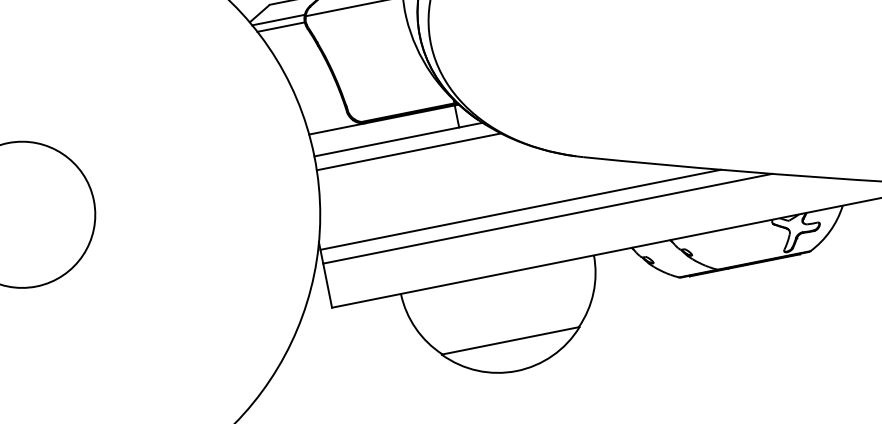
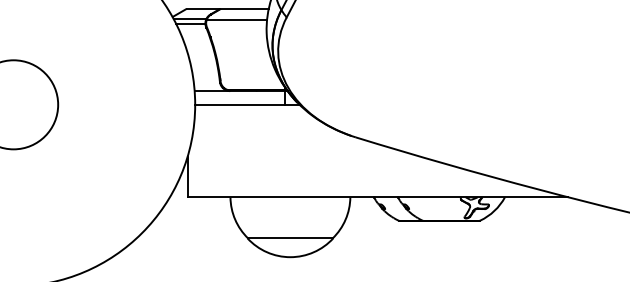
line: (407, 152) -> (251, 113), removed
line: (519, 210) -> (311, 161), removed
line: (546, 218) -> (326, 169), removed

